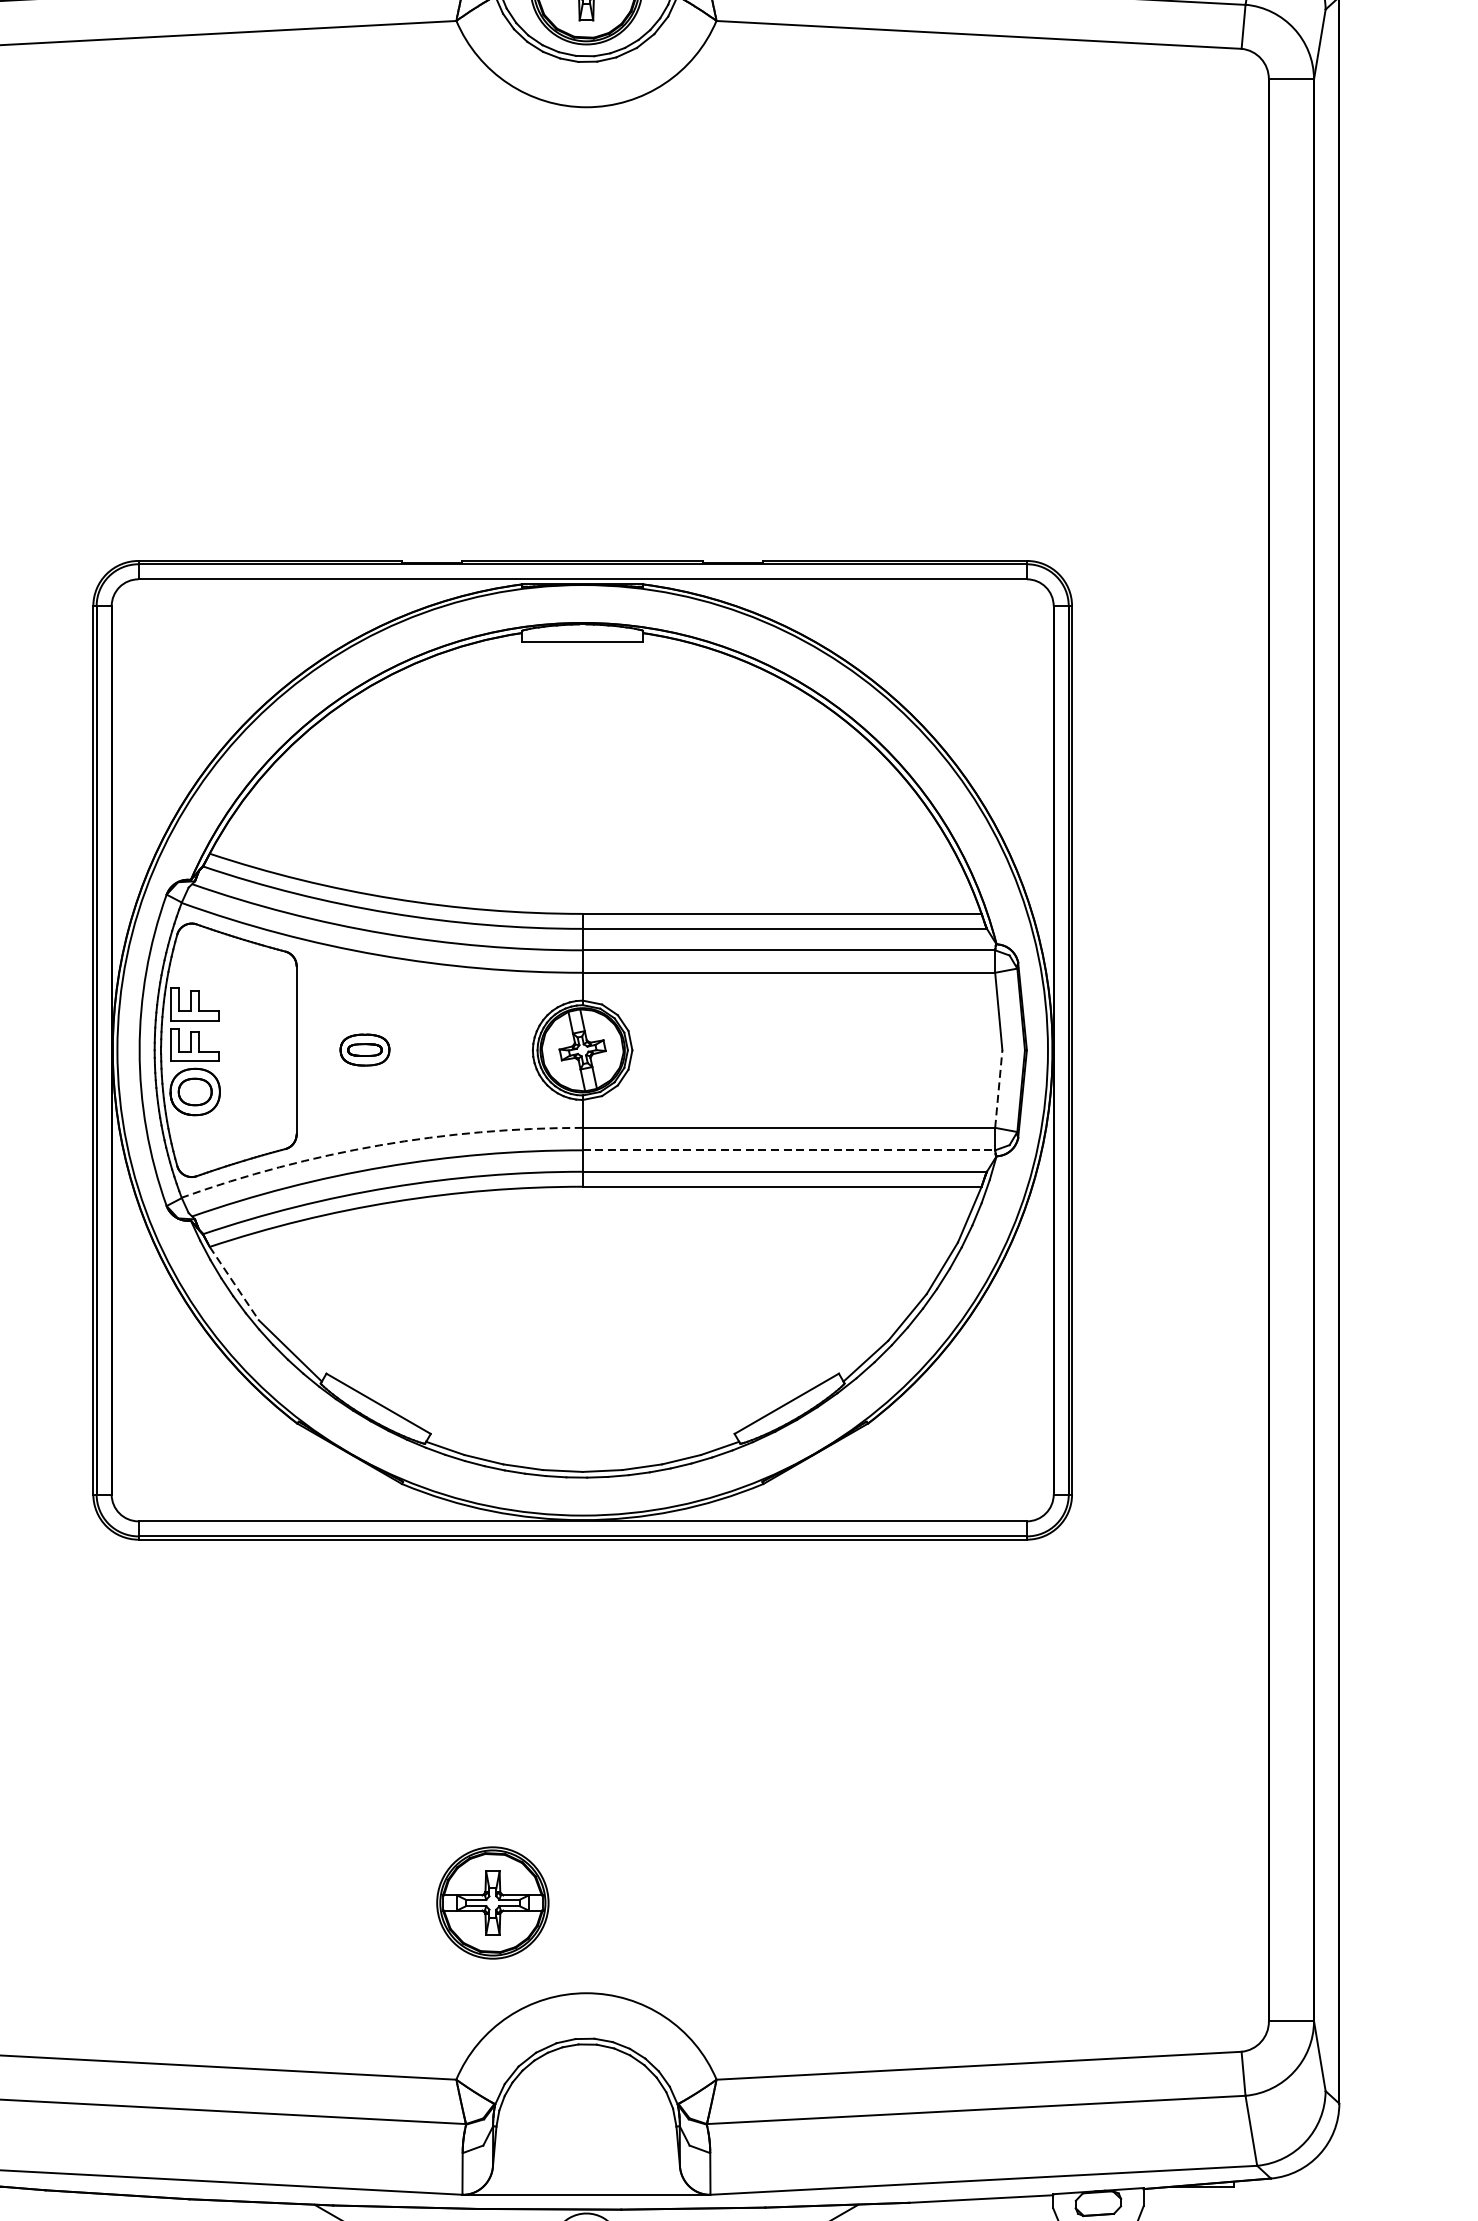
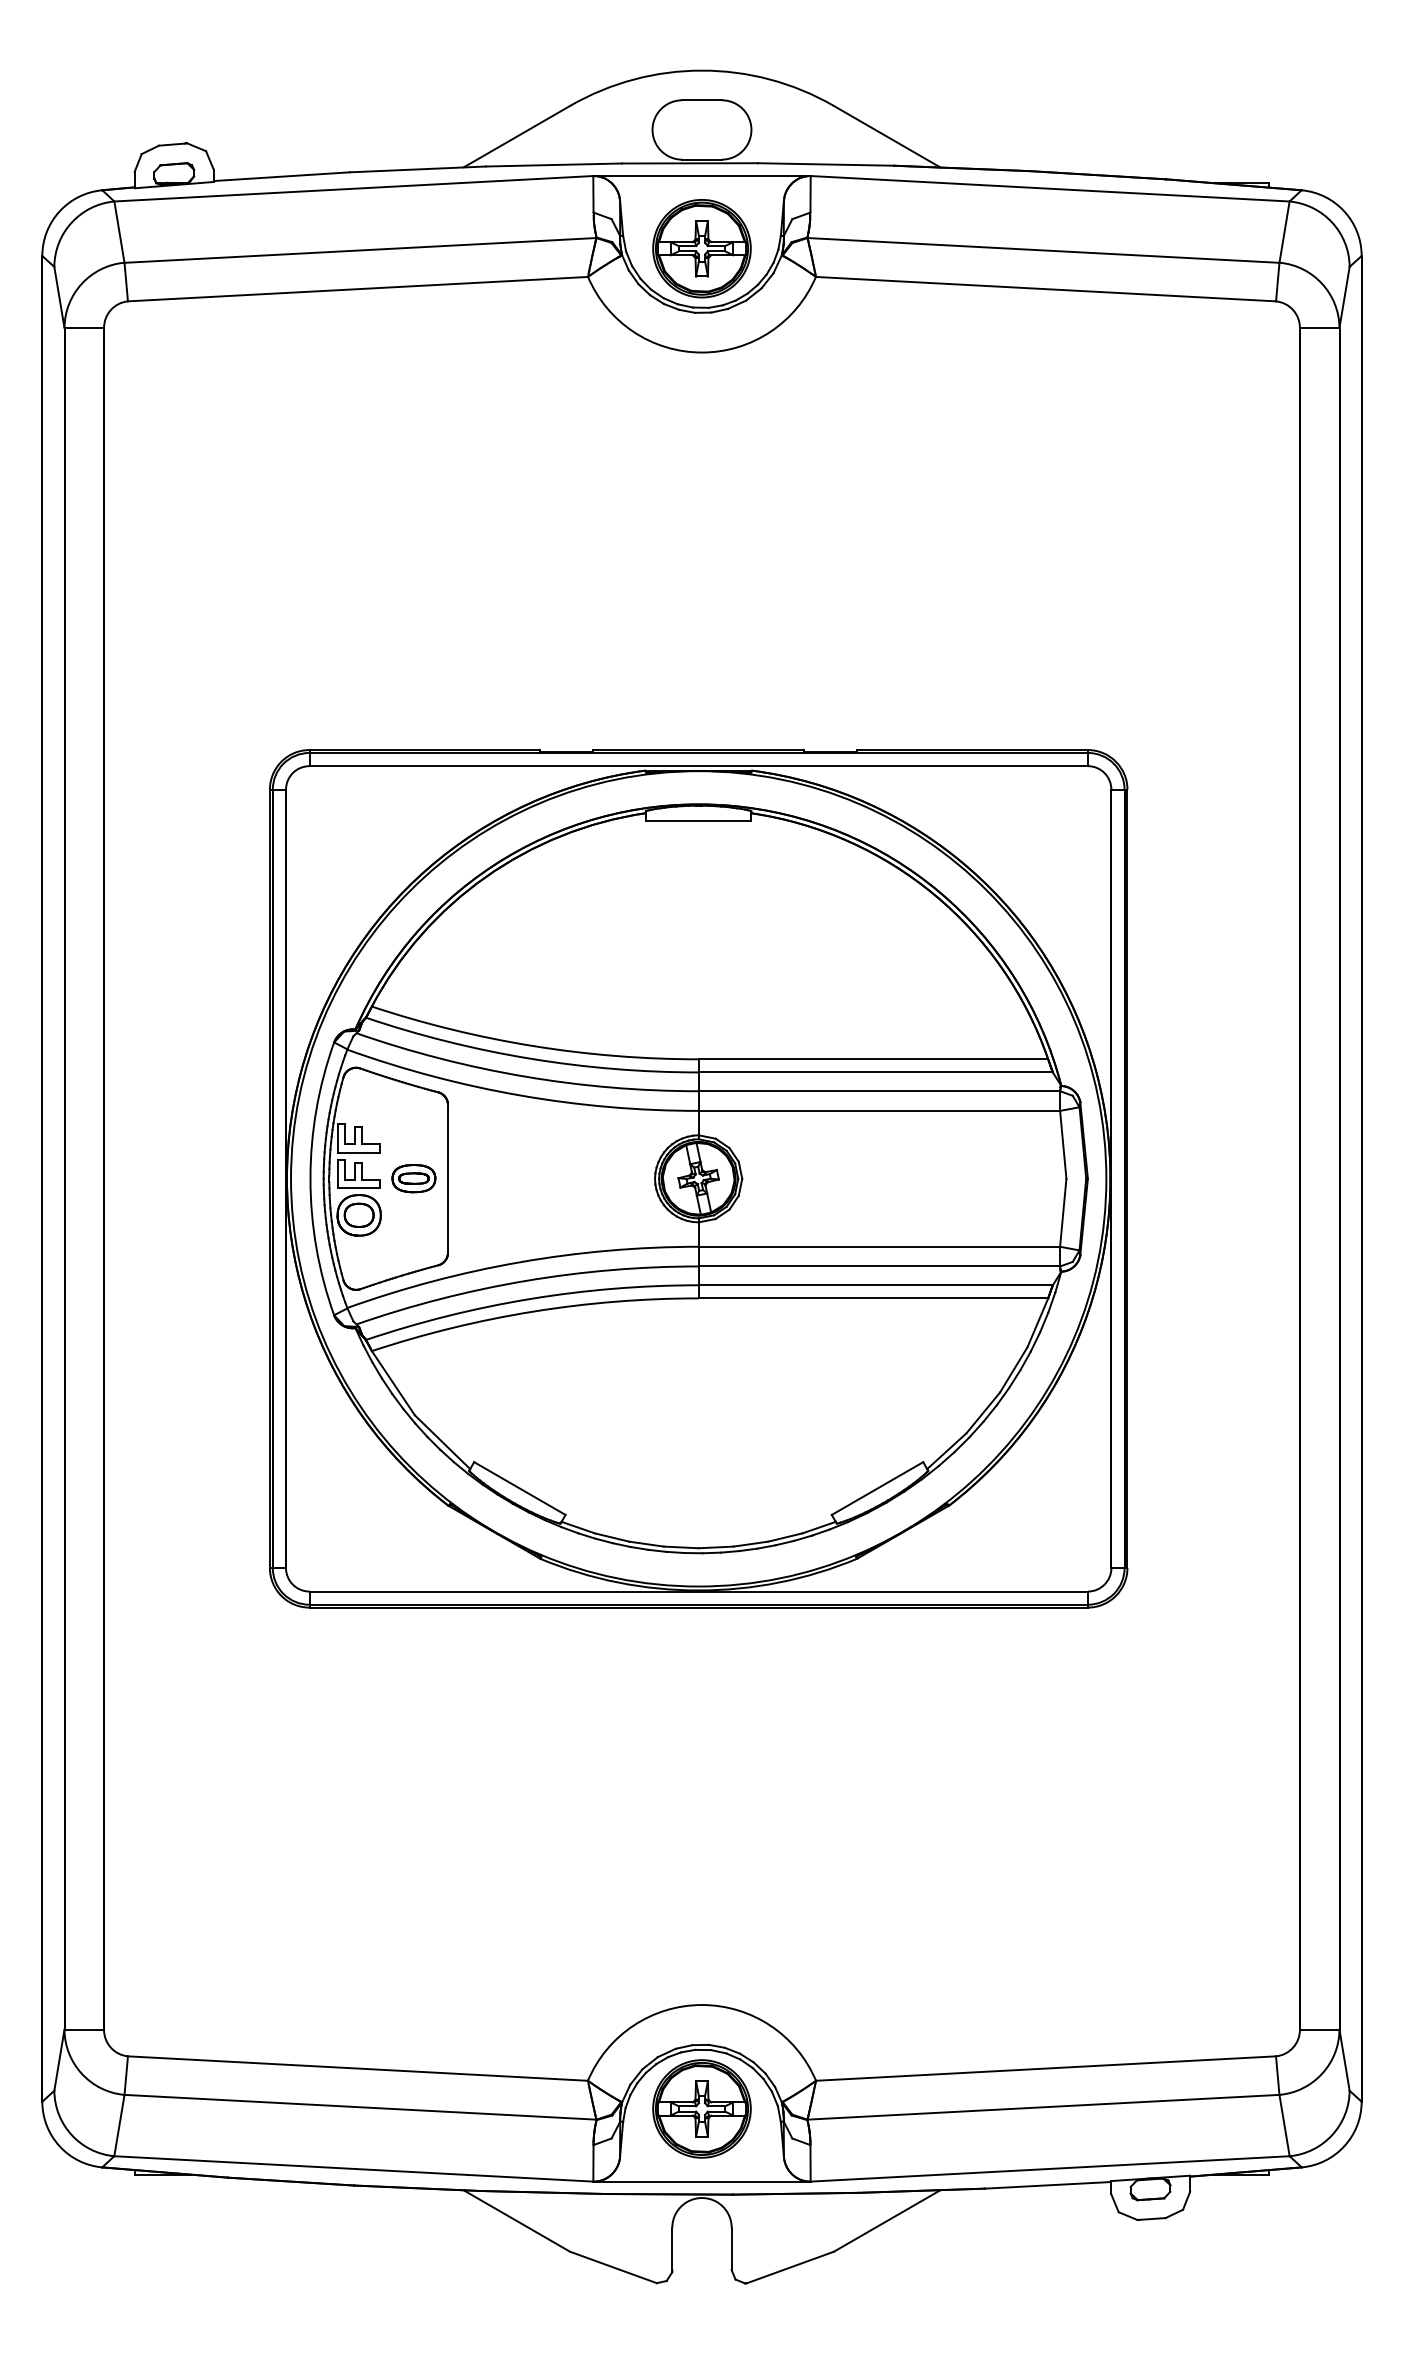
part: (364, 1049) -> (413, 1178), moved
line: (999, 1088) -> (1063, 1212), dashed -> solid
arc: (379, 1145) -> (520, 1262), dashed -> solid
line: (789, 1150) -> (879, 1266), dashed -> solid
line: (234, 1283) -> (393, 1383), dashed -> solid
part: (492, 1902) -> (701, 2108), moved

